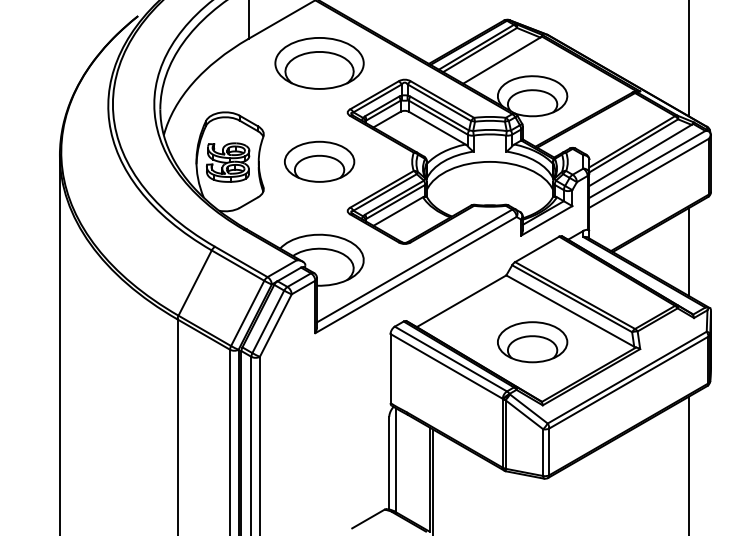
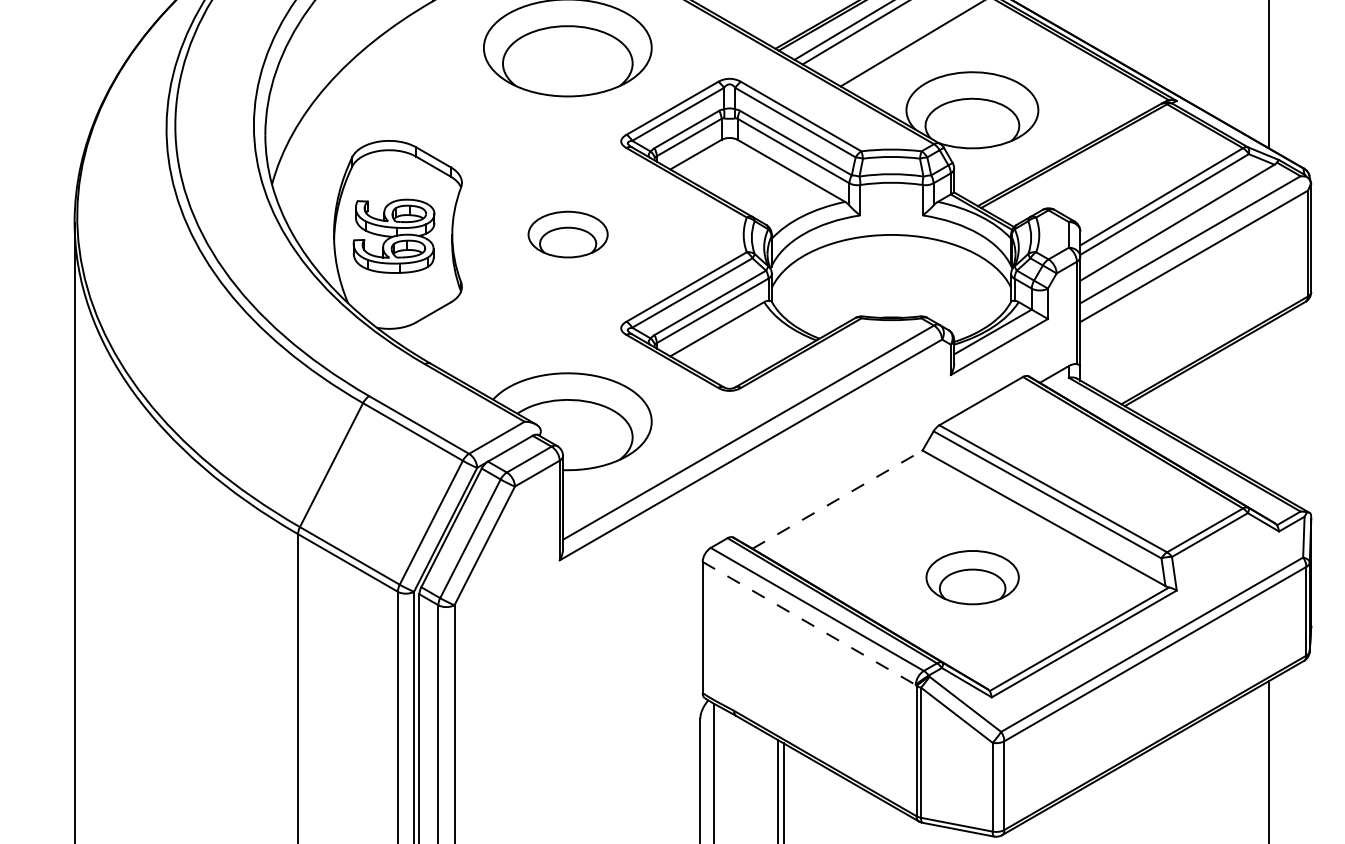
part: (319, 161) -> (567, 234), size x0.6
line: (688, 251) -> (1268, 405), removed
line: (461, 301) -> (837, 500), solid -> dashed
part: (532, 342) -> (972, 577), size x0.7
line: (446, 366) -> (808, 623), solid -> dashed

